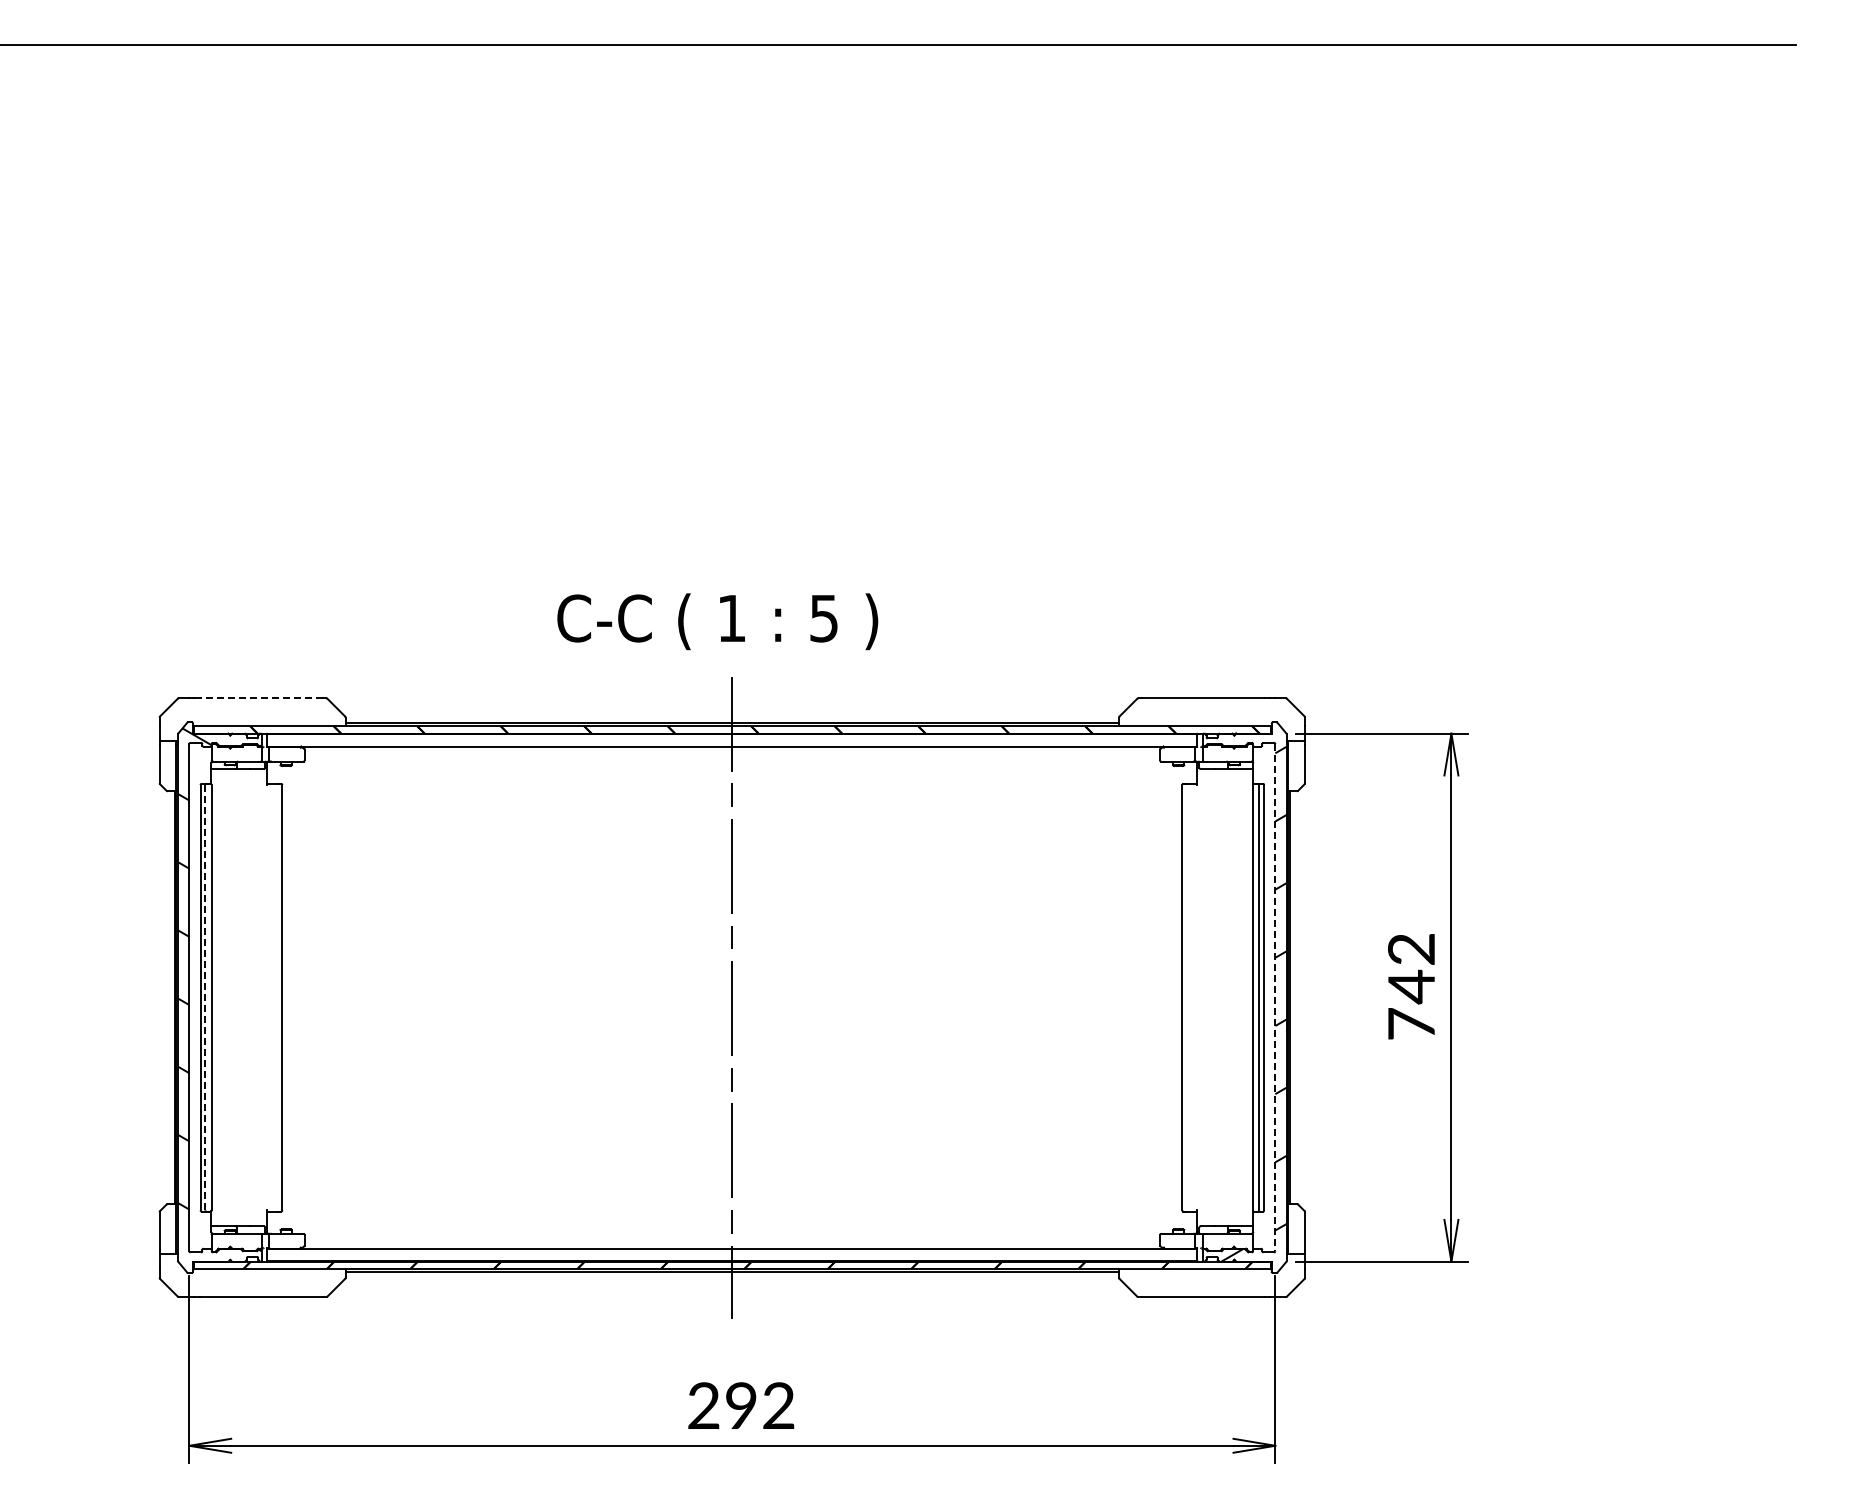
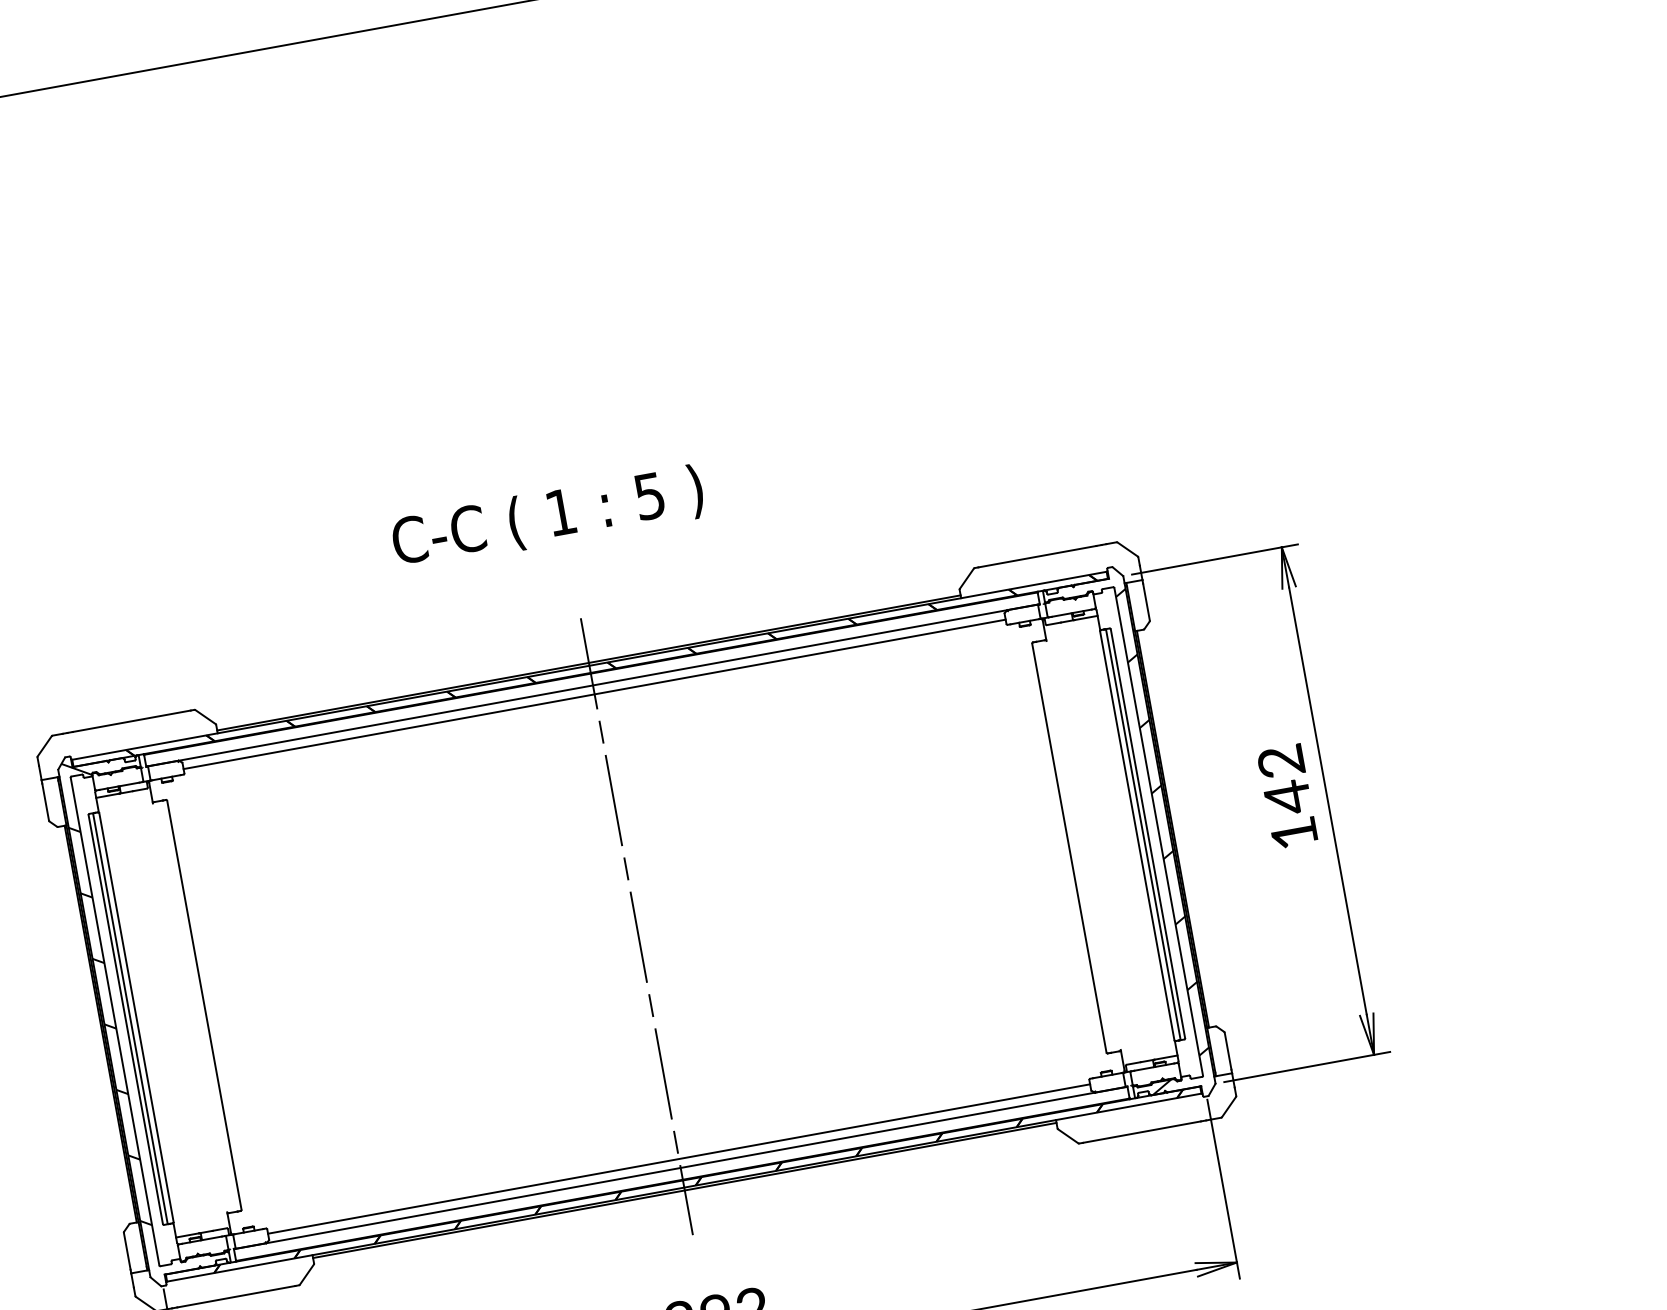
text: (717, 621) -> (547, 517), moved
line: (260, 698) -> (131, 721), dashed -> solid
line: (732, 755) -> (594, 693), added
line: (205, 997) -> (130, 1018), dashed -> solid
line: (1275, 997) -> (1158, 831), dashed -> solid
text: (1411, 1023) -> (1294, 832), 742 -> 142
line: (732, 1239) -> (679, 1159), added

